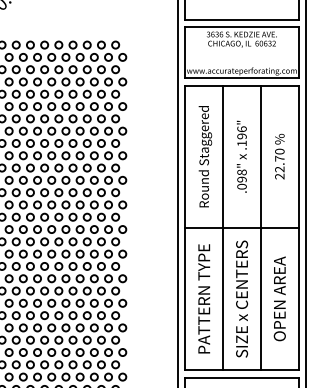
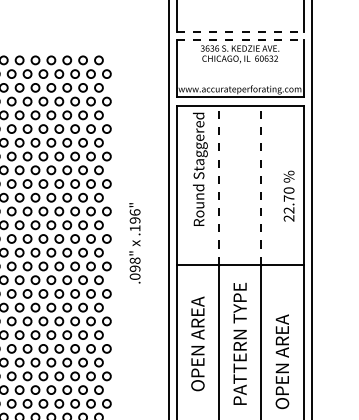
line: (242, 19) -> (240, 31), solid -> dashed
line: (242, 27) -> (240, 40), solid -> dashed
text: (205, 156) -> (200, 169), moved
line: (223, 156) -> (219, 184), solid -> dashed
text: (241, 156) -> (134, 242), moved
line: (260, 156) -> (260, 184), solid -> dashed
text: (279, 156) -> (288, 196), moved
text: (204, 298) -> (198, 343), PATTERN TYPE -> OPEN AREA
text: (242, 298) -> (240, 343), SIZE x CENTERS -> PATTERN TYPE
text: (279, 298) -> (282, 361), moved

